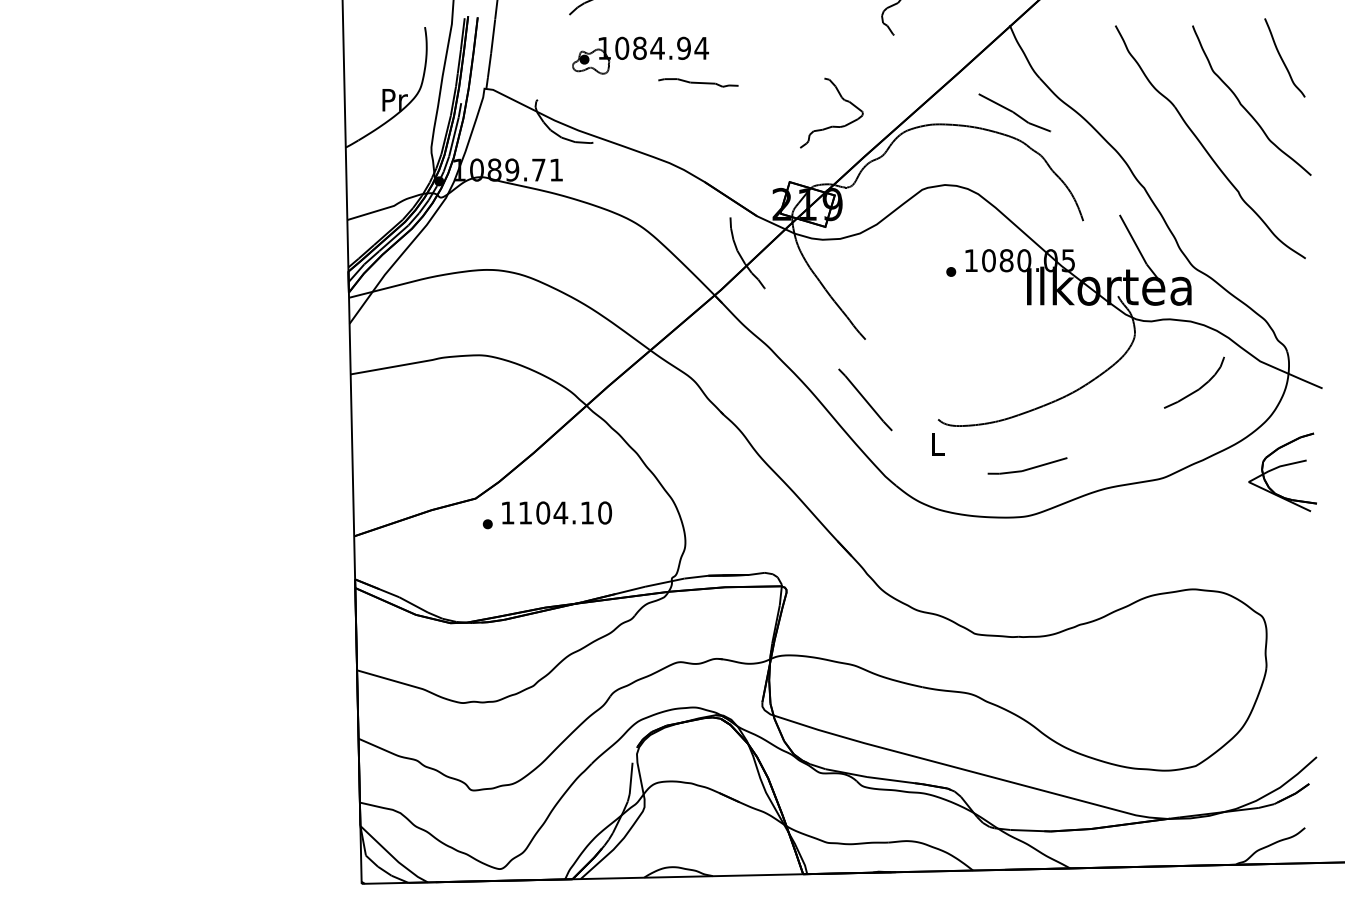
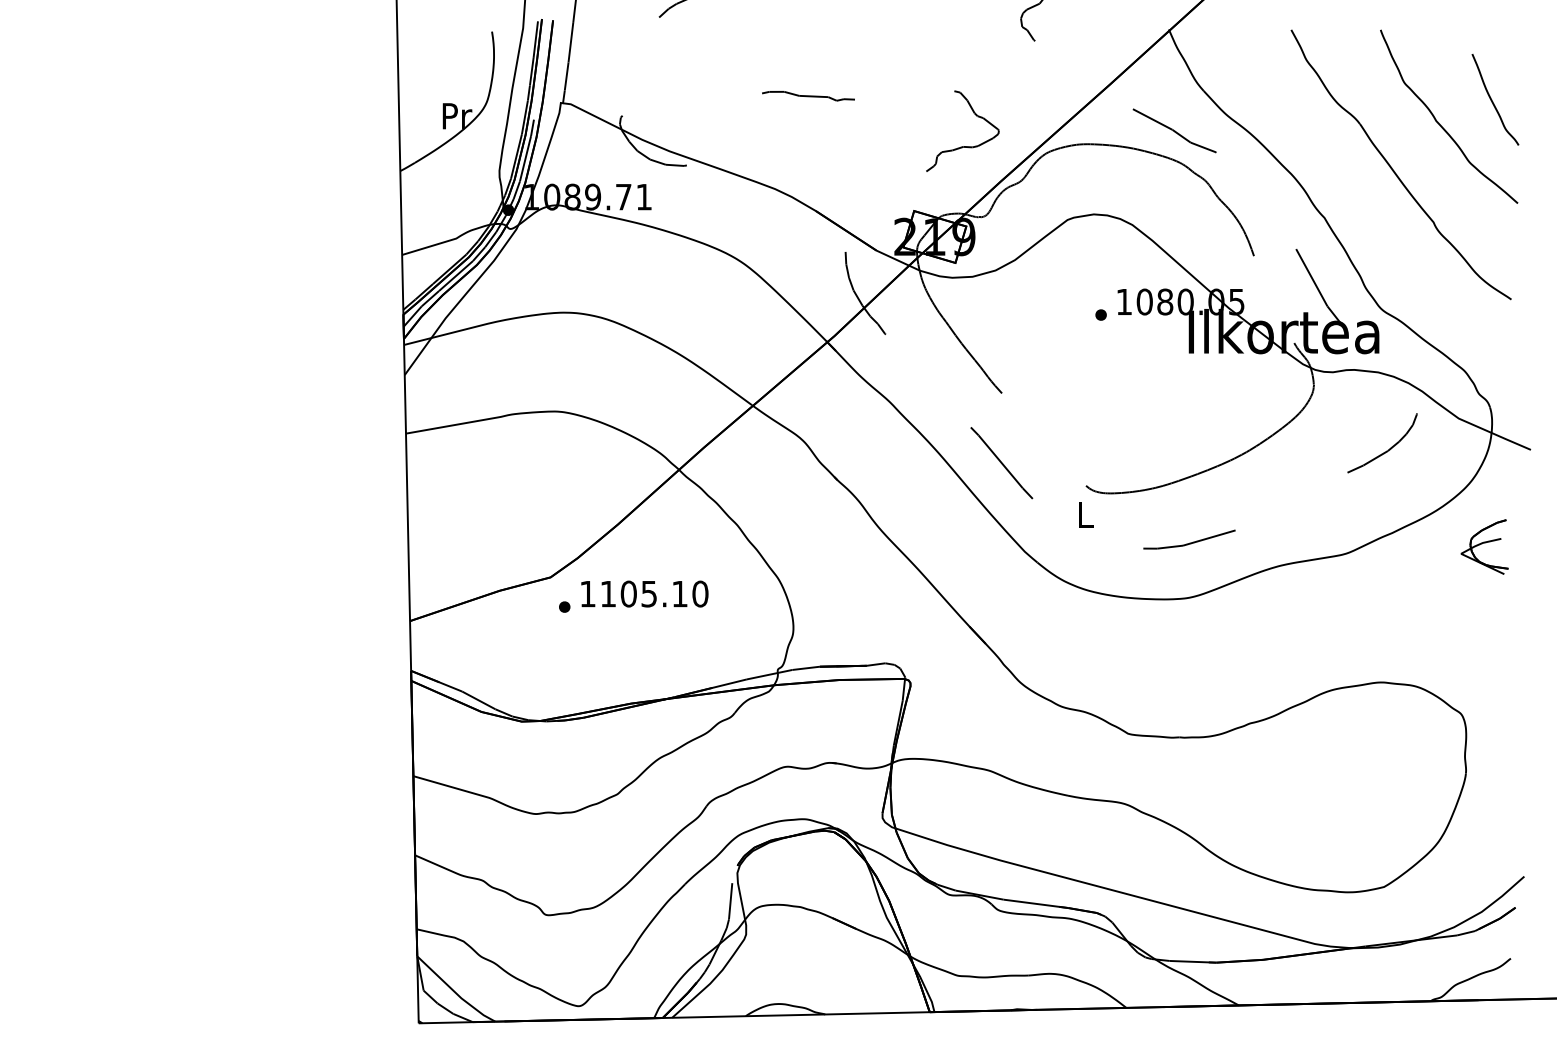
part: (640, 55) -> (741, 64), removed
curve: (1282, 58) -> (1492, 100), moved
part: (1282, 472) -> (1484, 547), size x0.6
text: (560, 512) -> (648, 593), 1104.10 -> 1105.10

